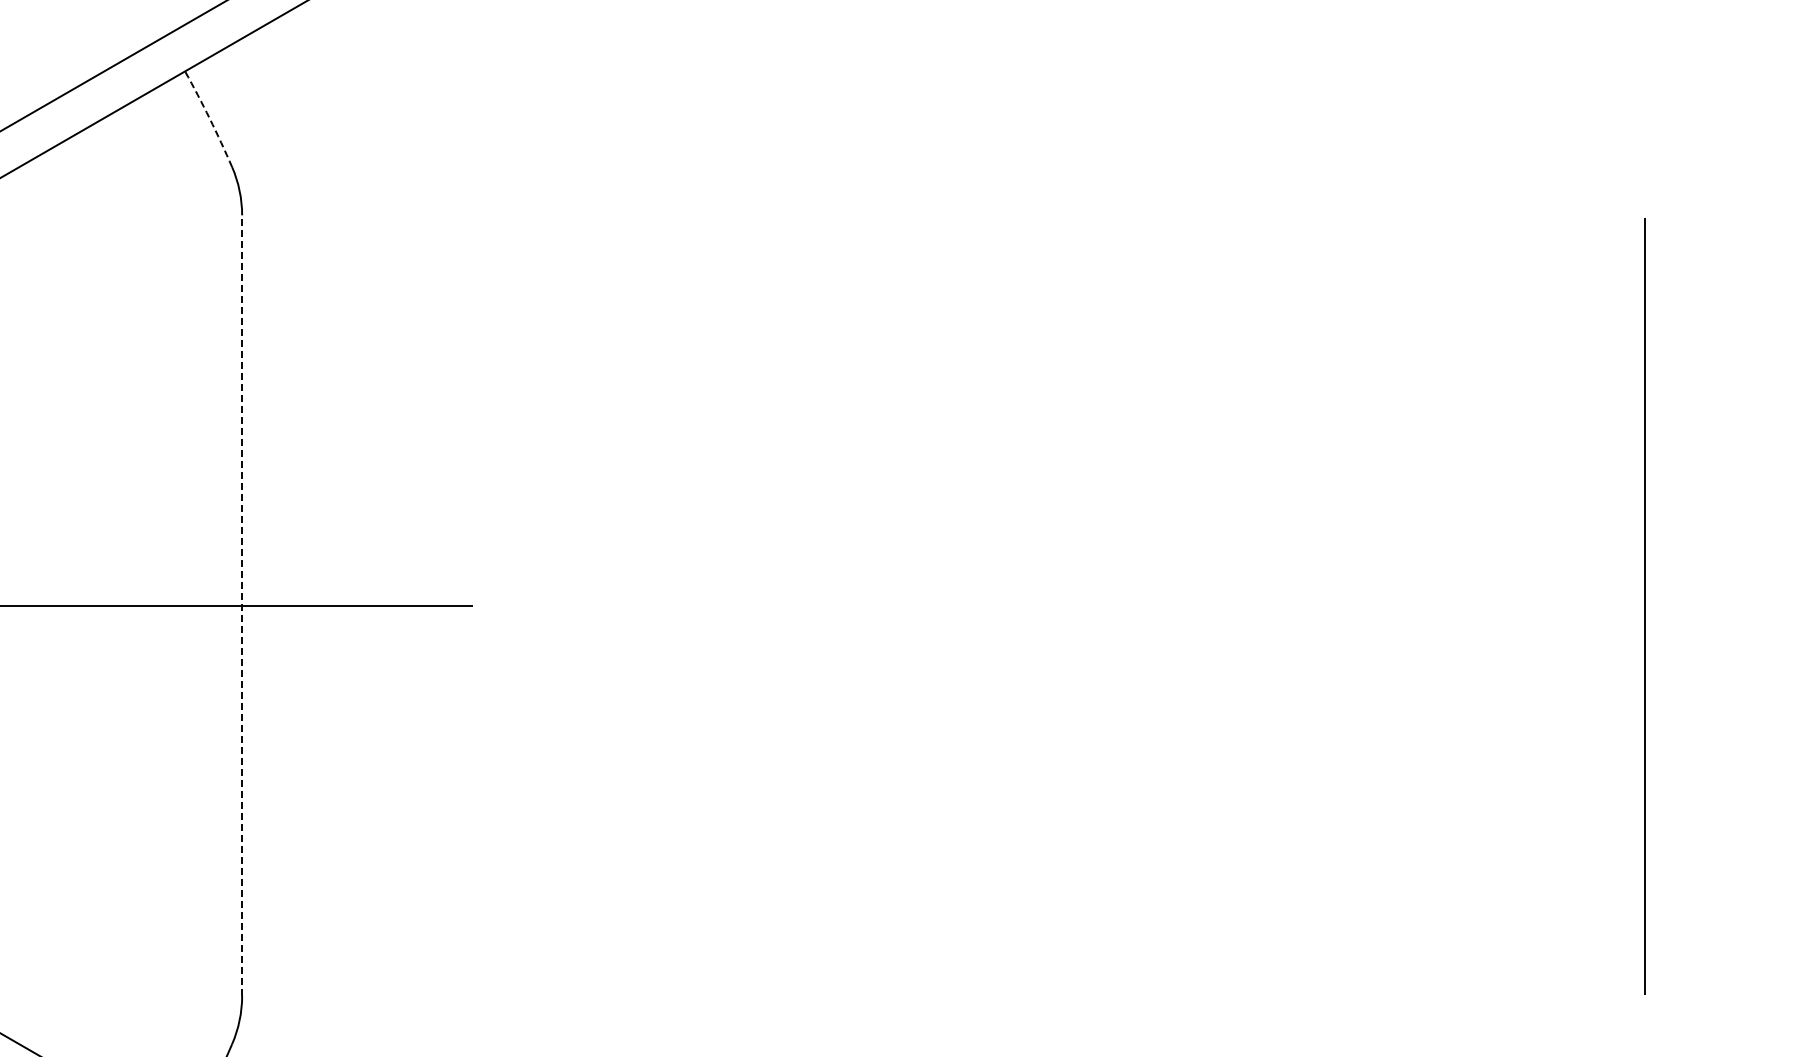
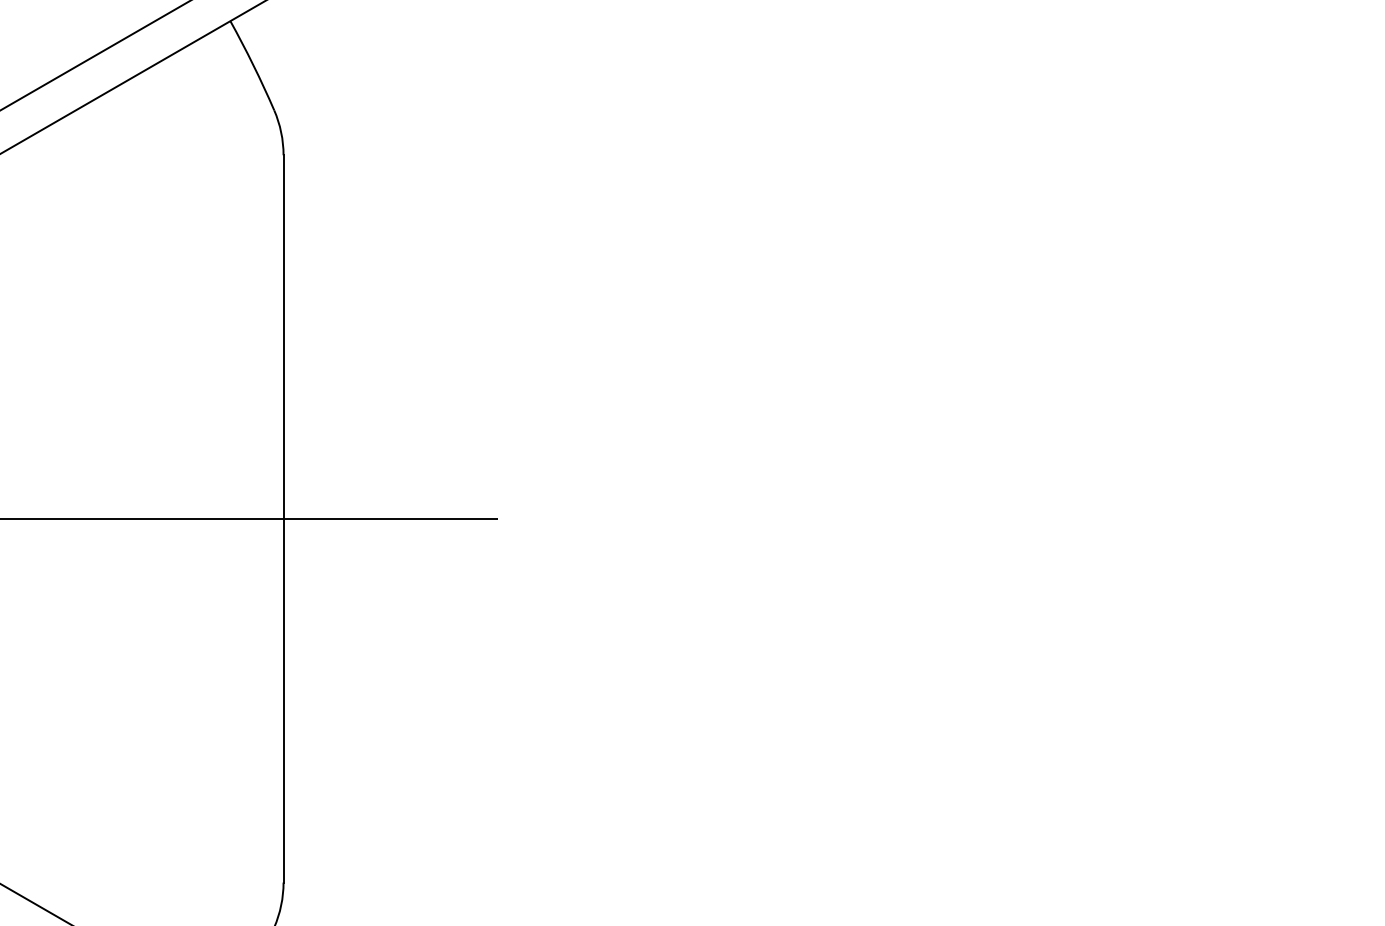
arc: (209, 118) -> (253, 65), dashed -> solid
line: (242, 605) -> (283, 518), dashed -> solid

